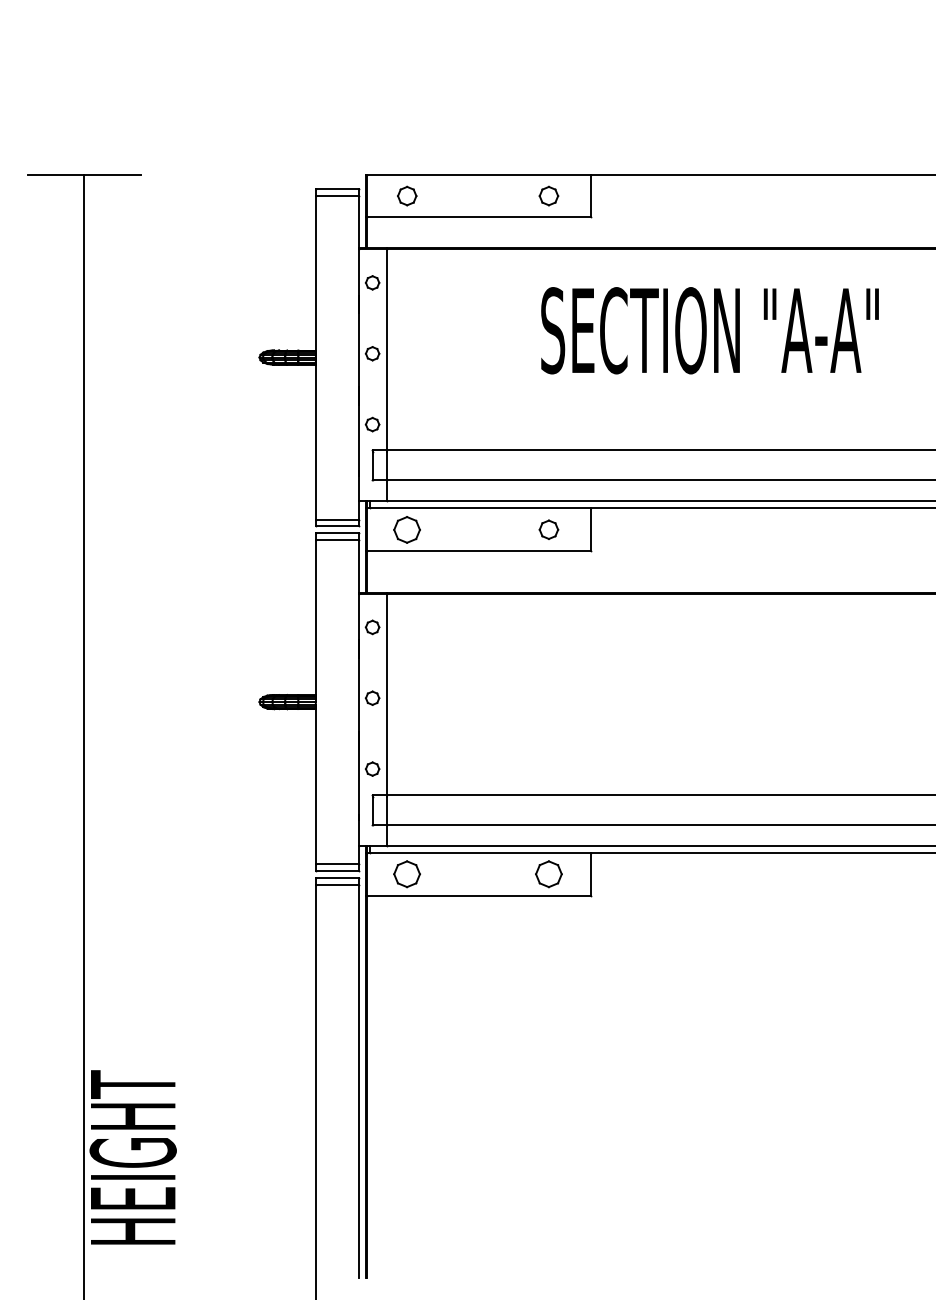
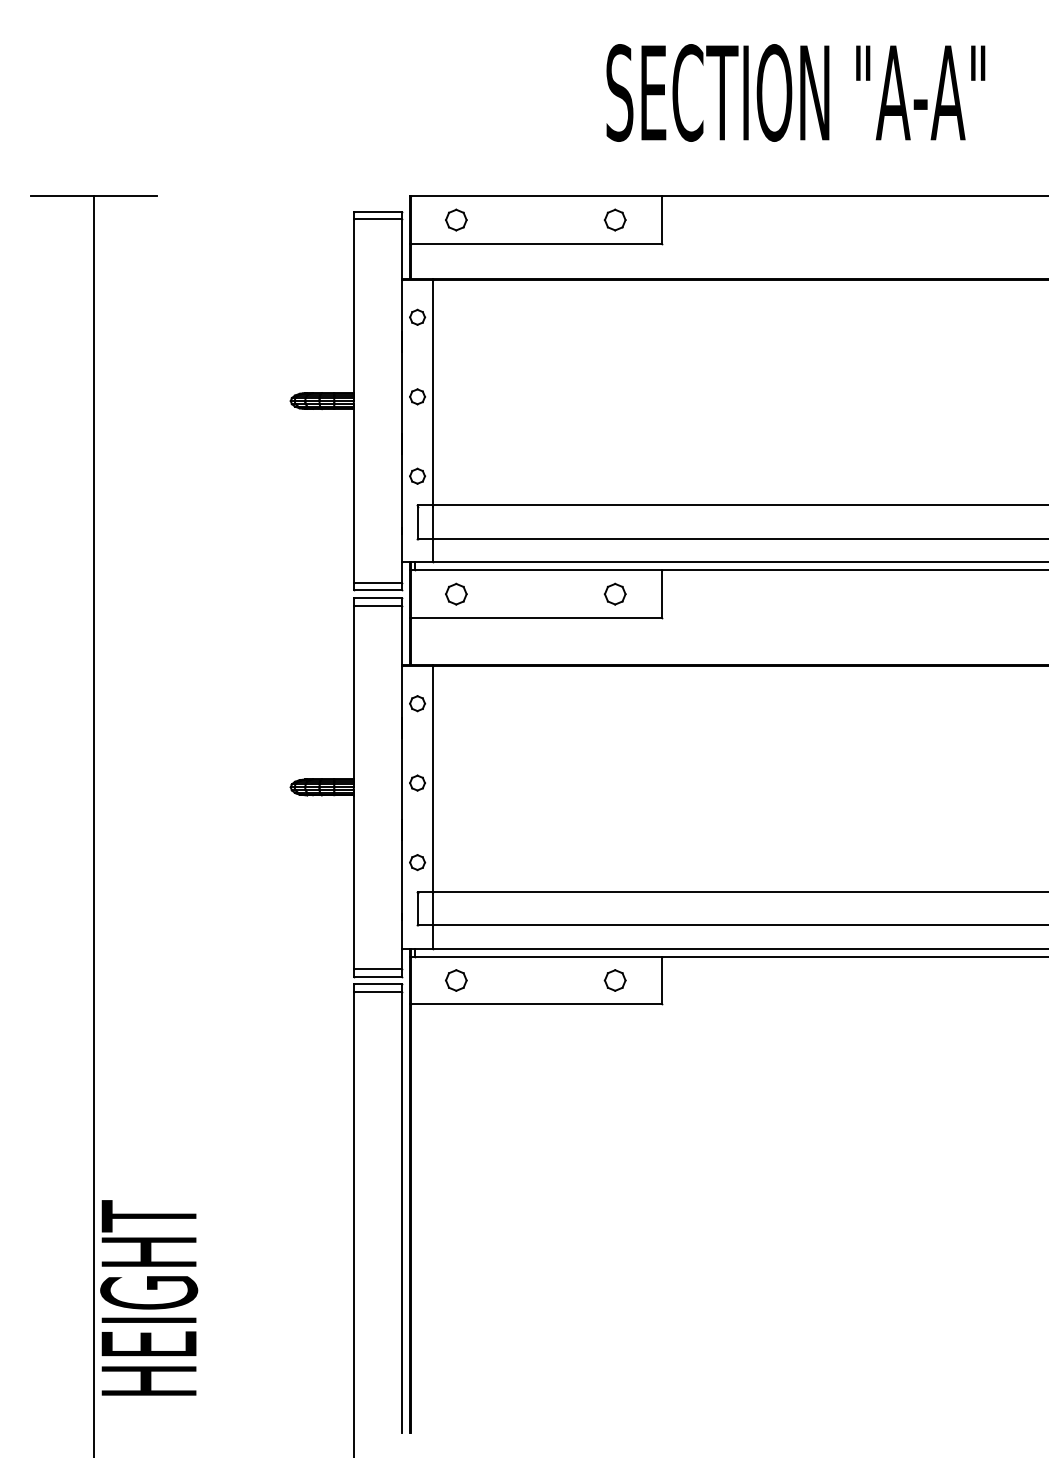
text: (709, 330) -> (795, 92), moved
part: (407, 529) -> (456, 593), size x0.71
part: (407, 874) -> (456, 980), size x0.71
part: (548, 874) -> (614, 980), size x0.71

